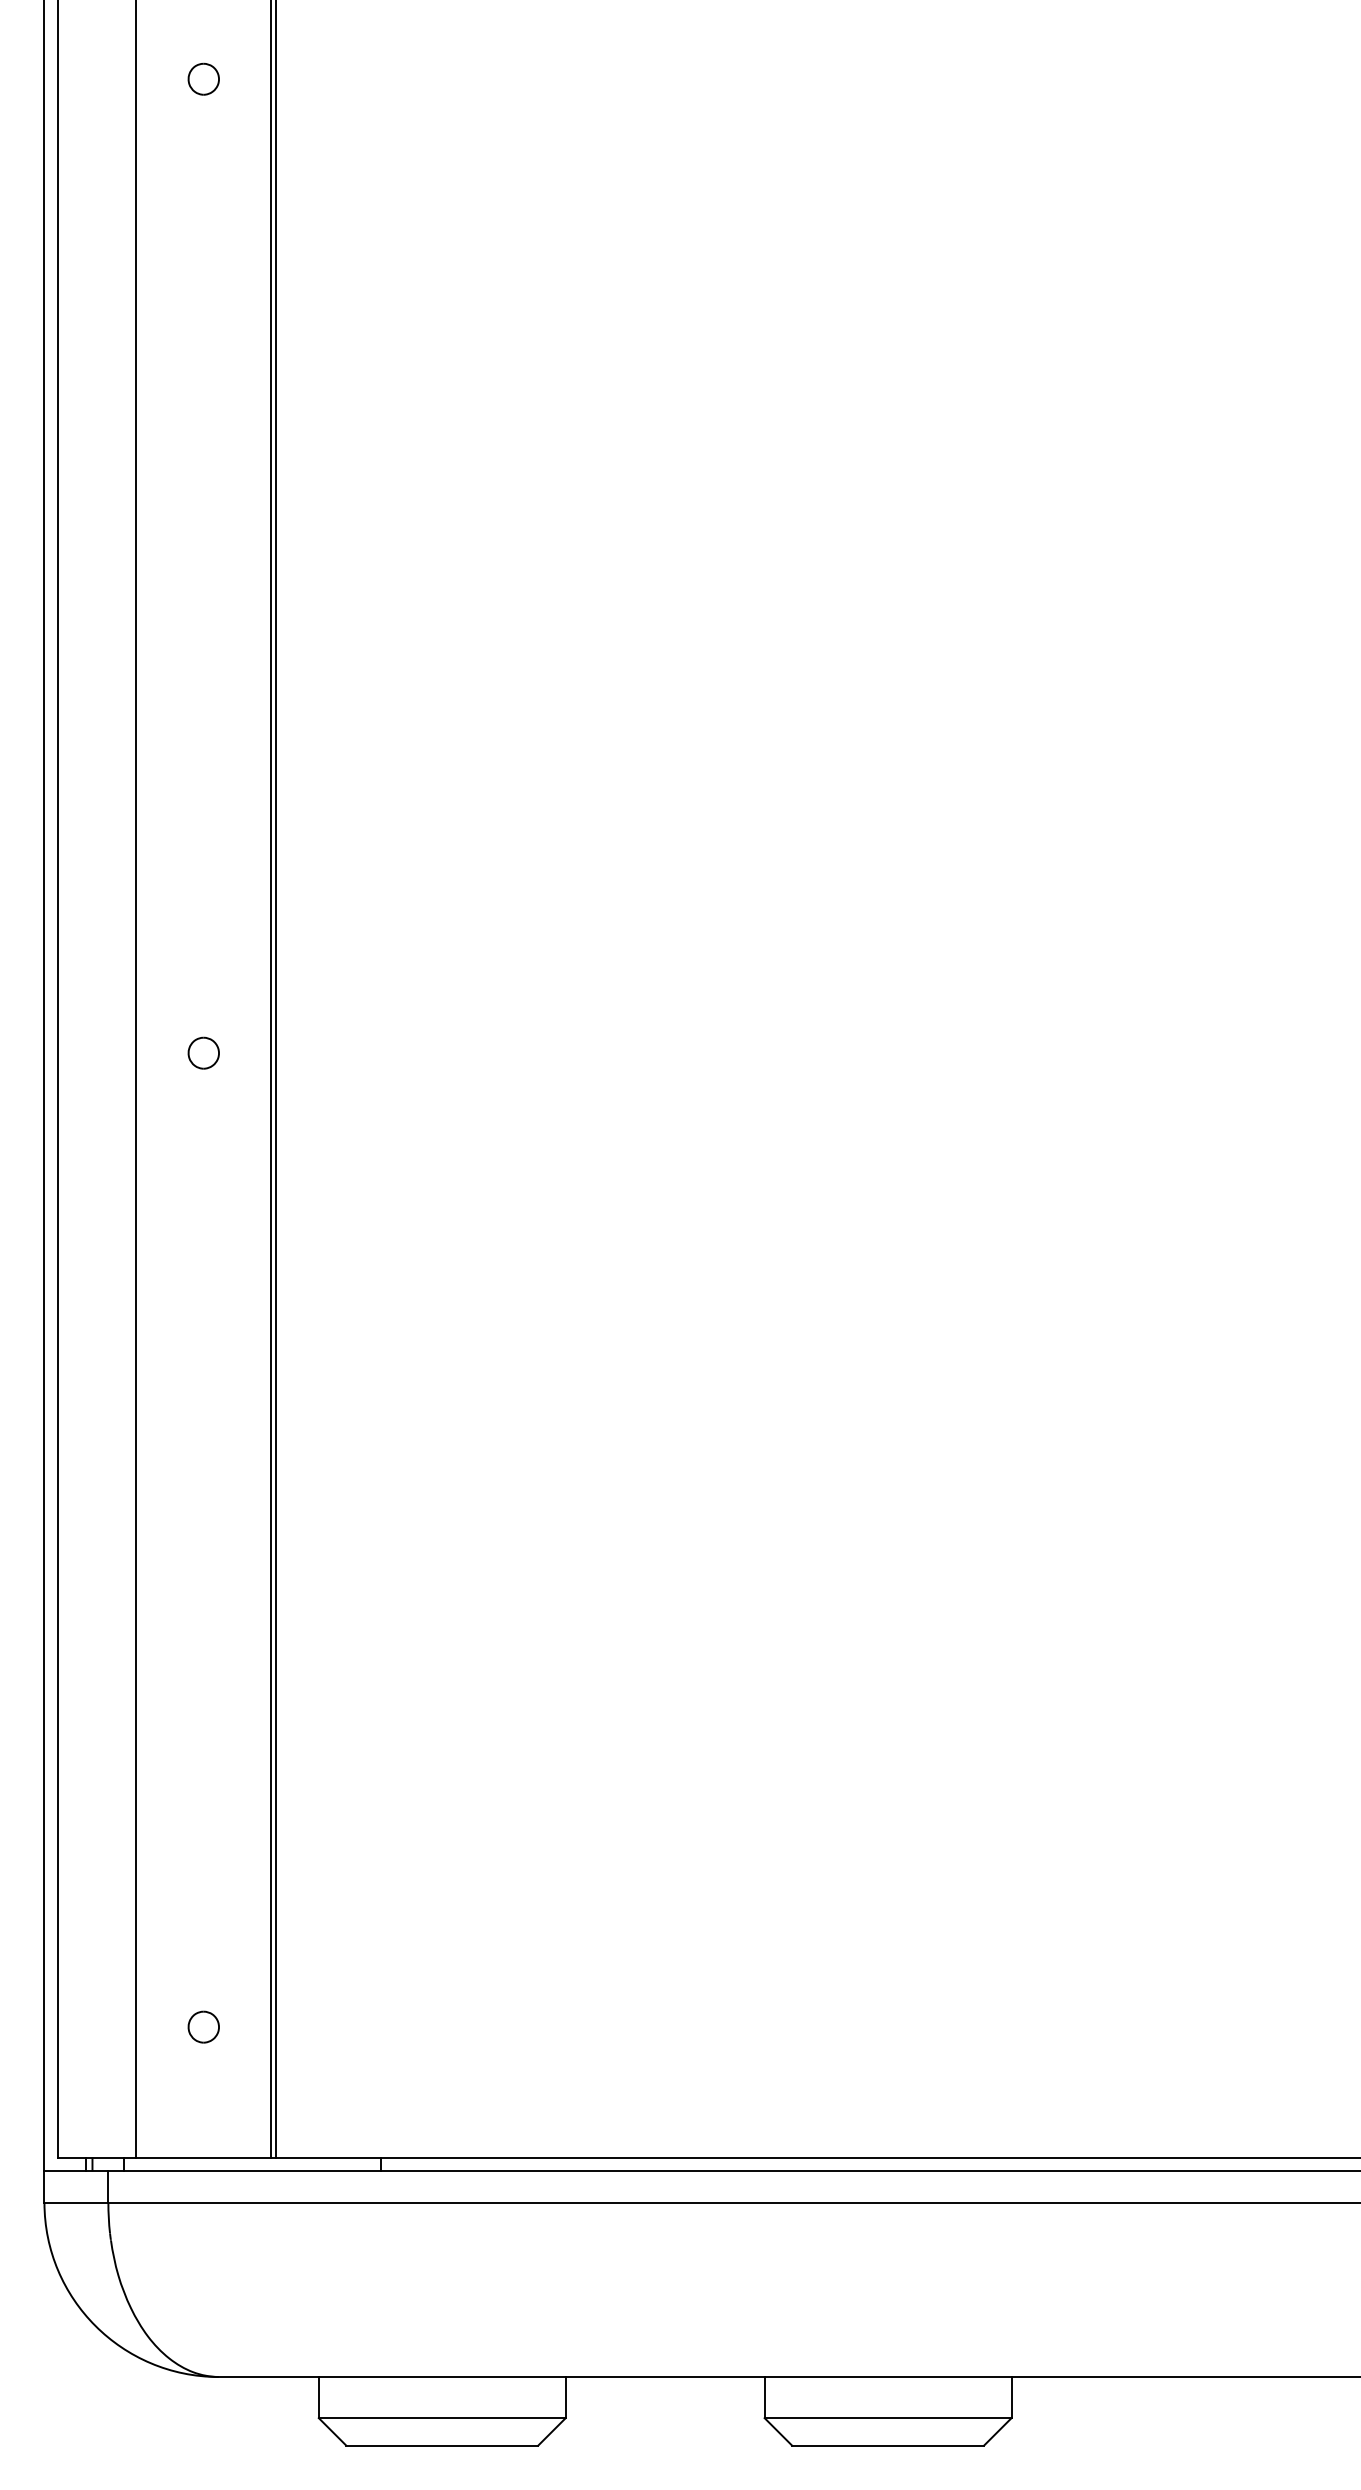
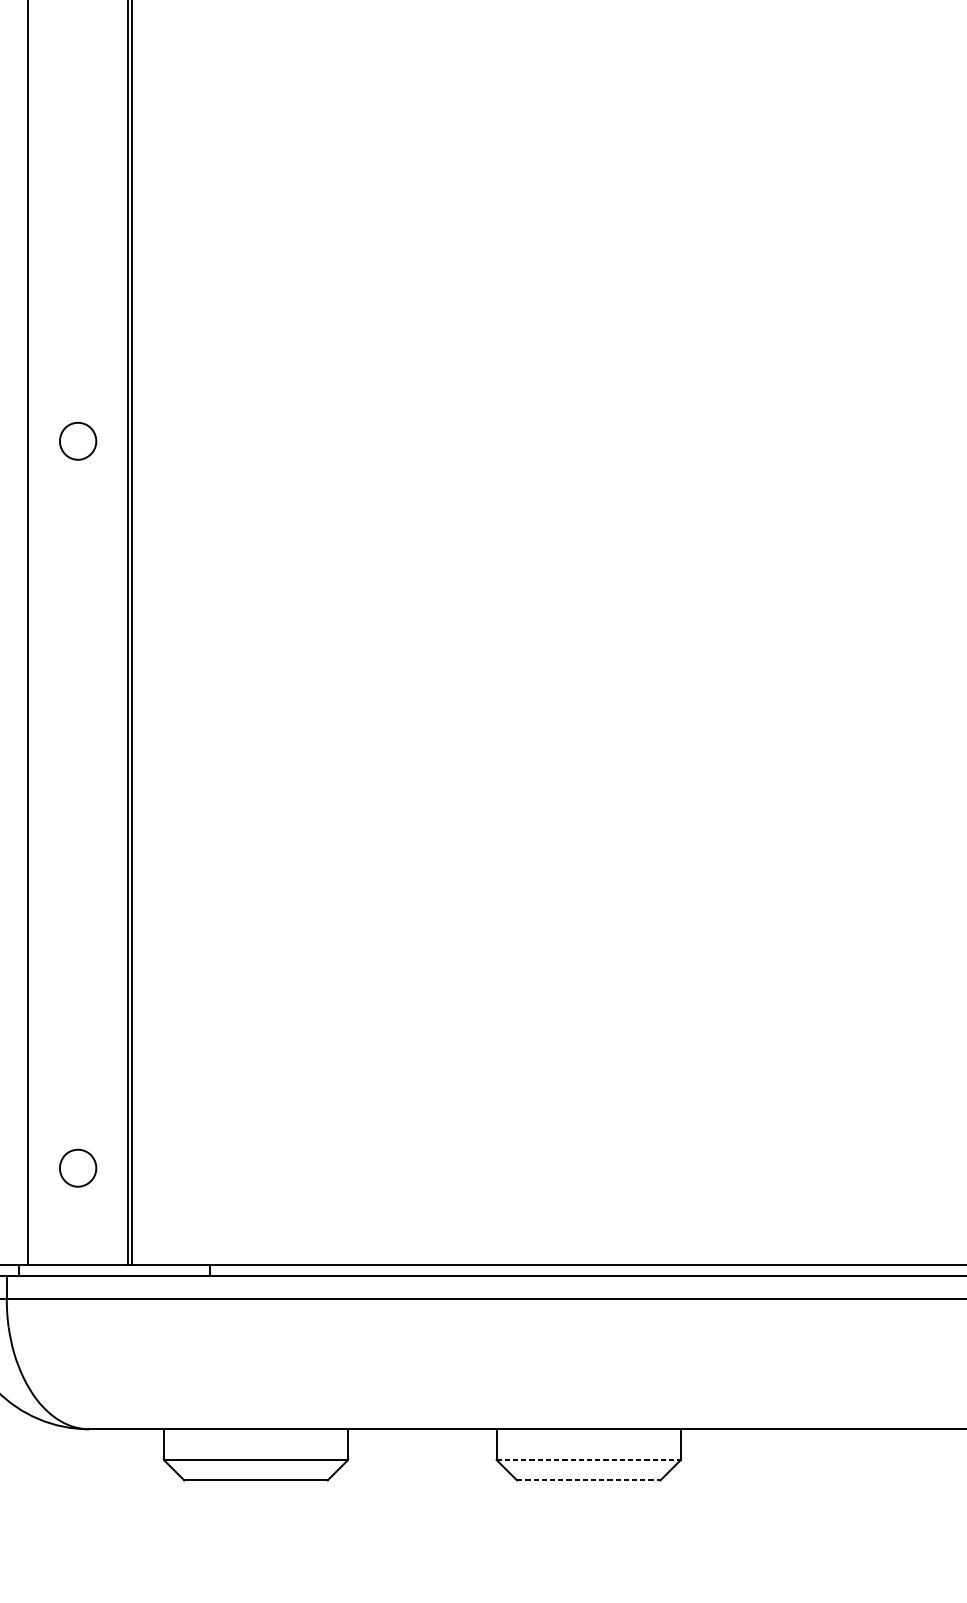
part: (203, 1052) -> (77, 440), size x1.6
part: (203, 2026) -> (77, 1167), size x1.6
line: (888, 2418) -> (589, 1460), solid -> dashed
line: (888, 2445) -> (589, 1480), solid -> dashed

